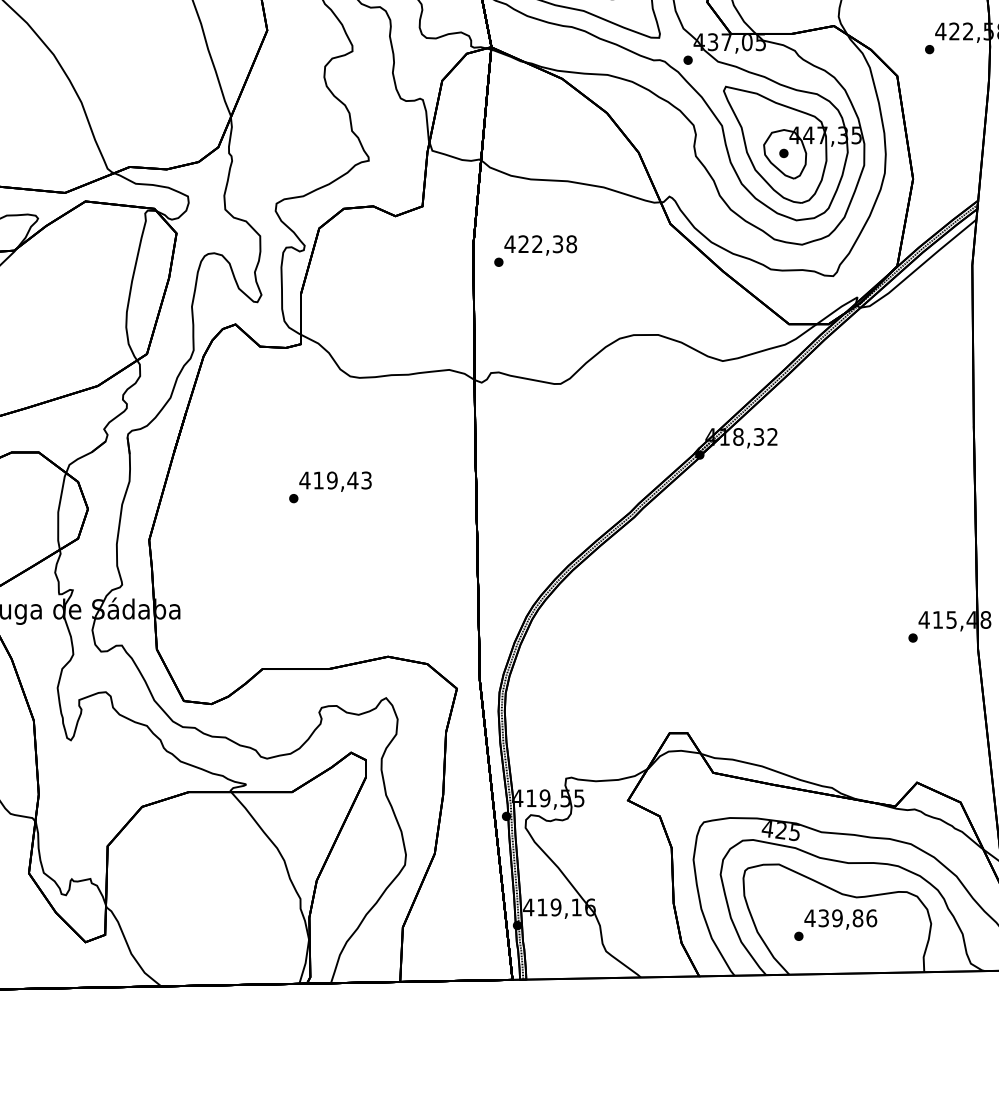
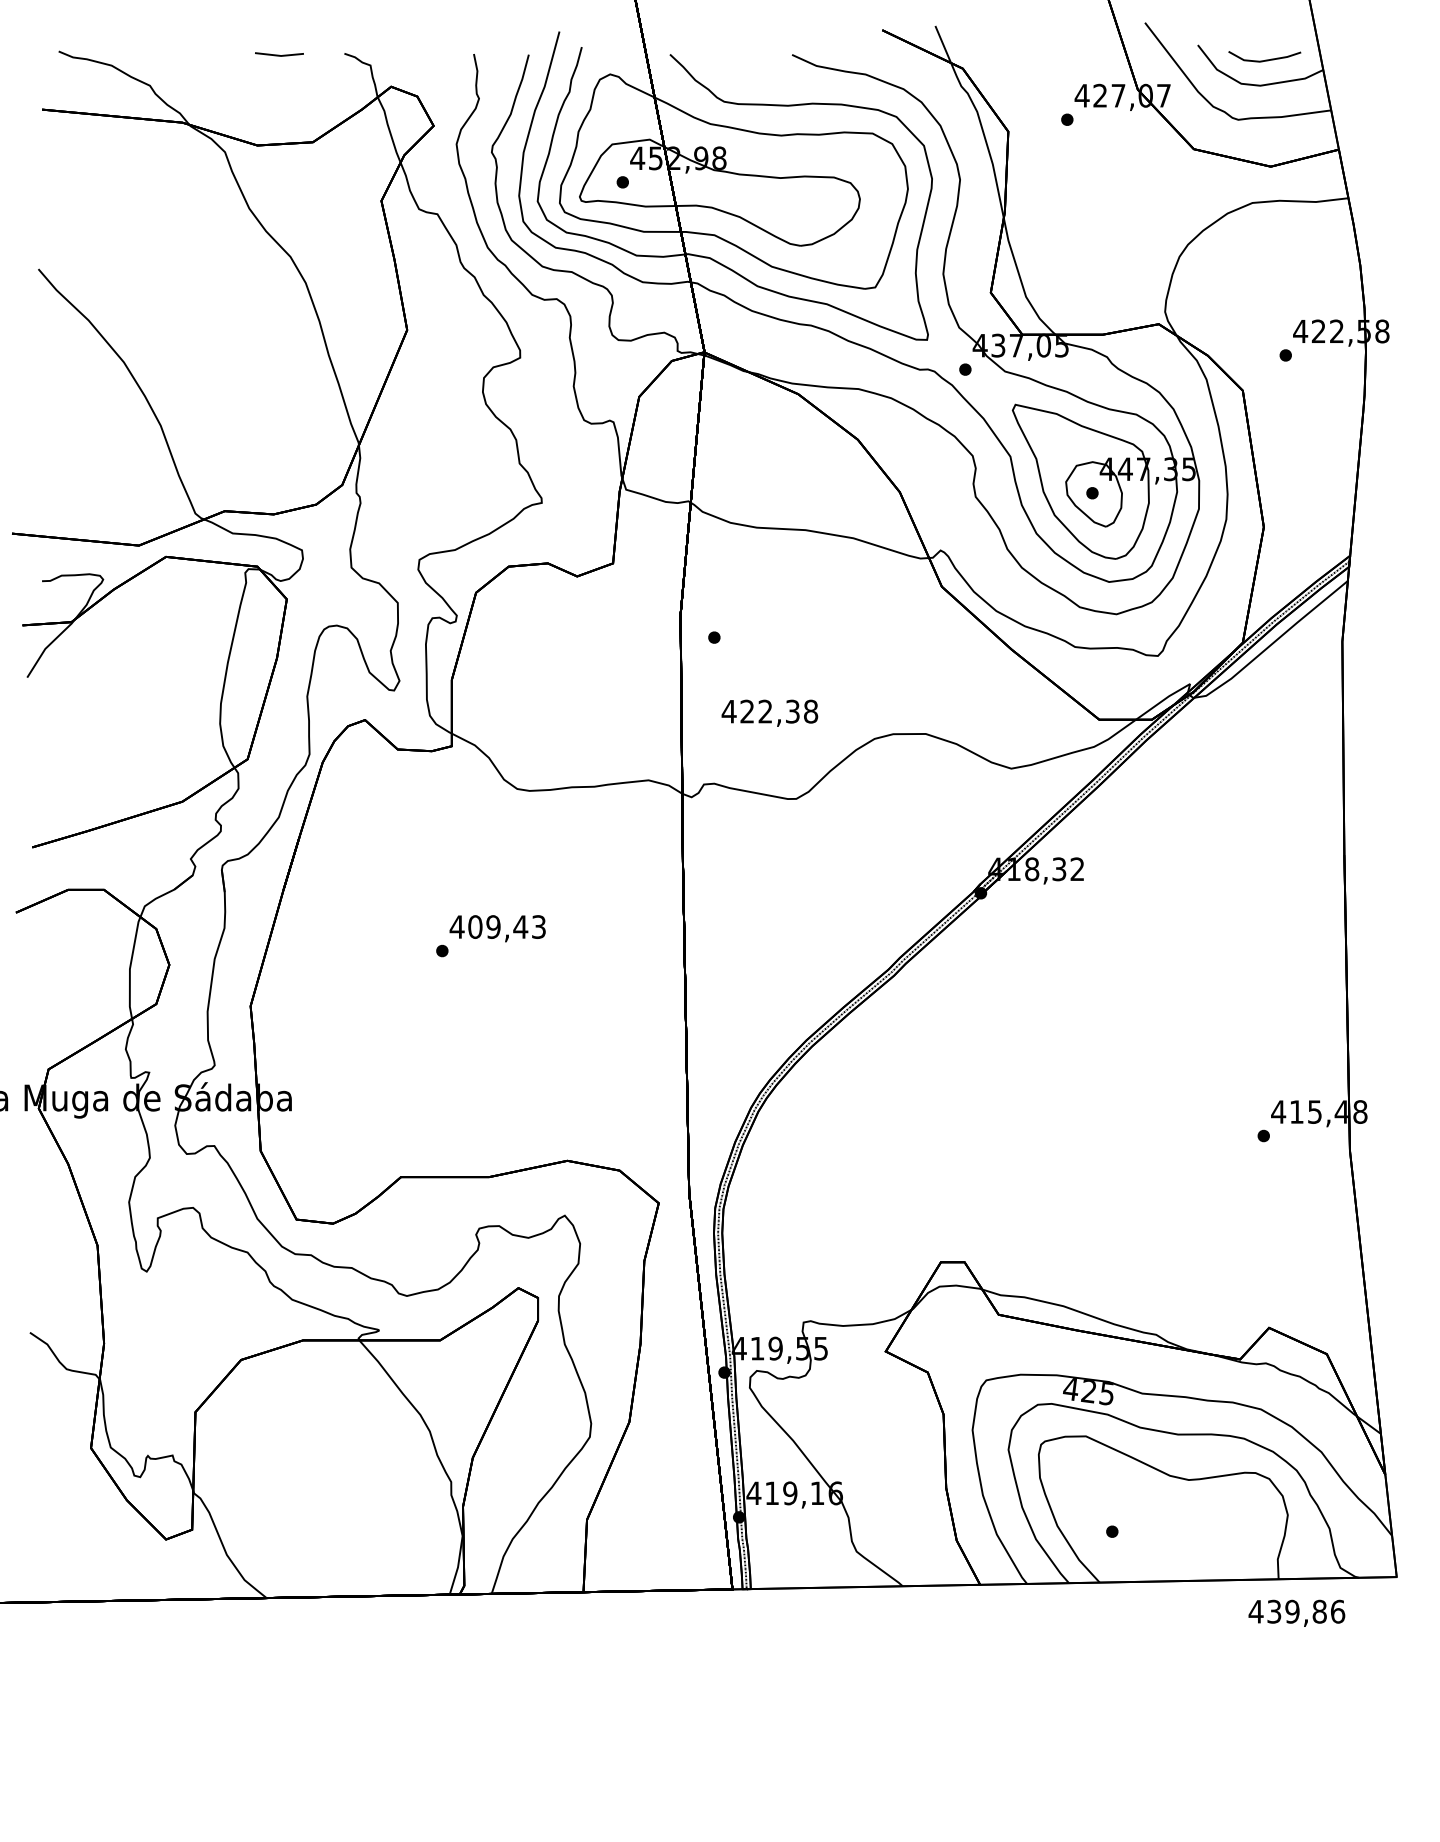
text: (540, 244) -> (769, 712), moved
text: (318, 480) -> (475, 926), 419,43 -> 409,43
text: (840, 918) -> (1296, 1612), moved

